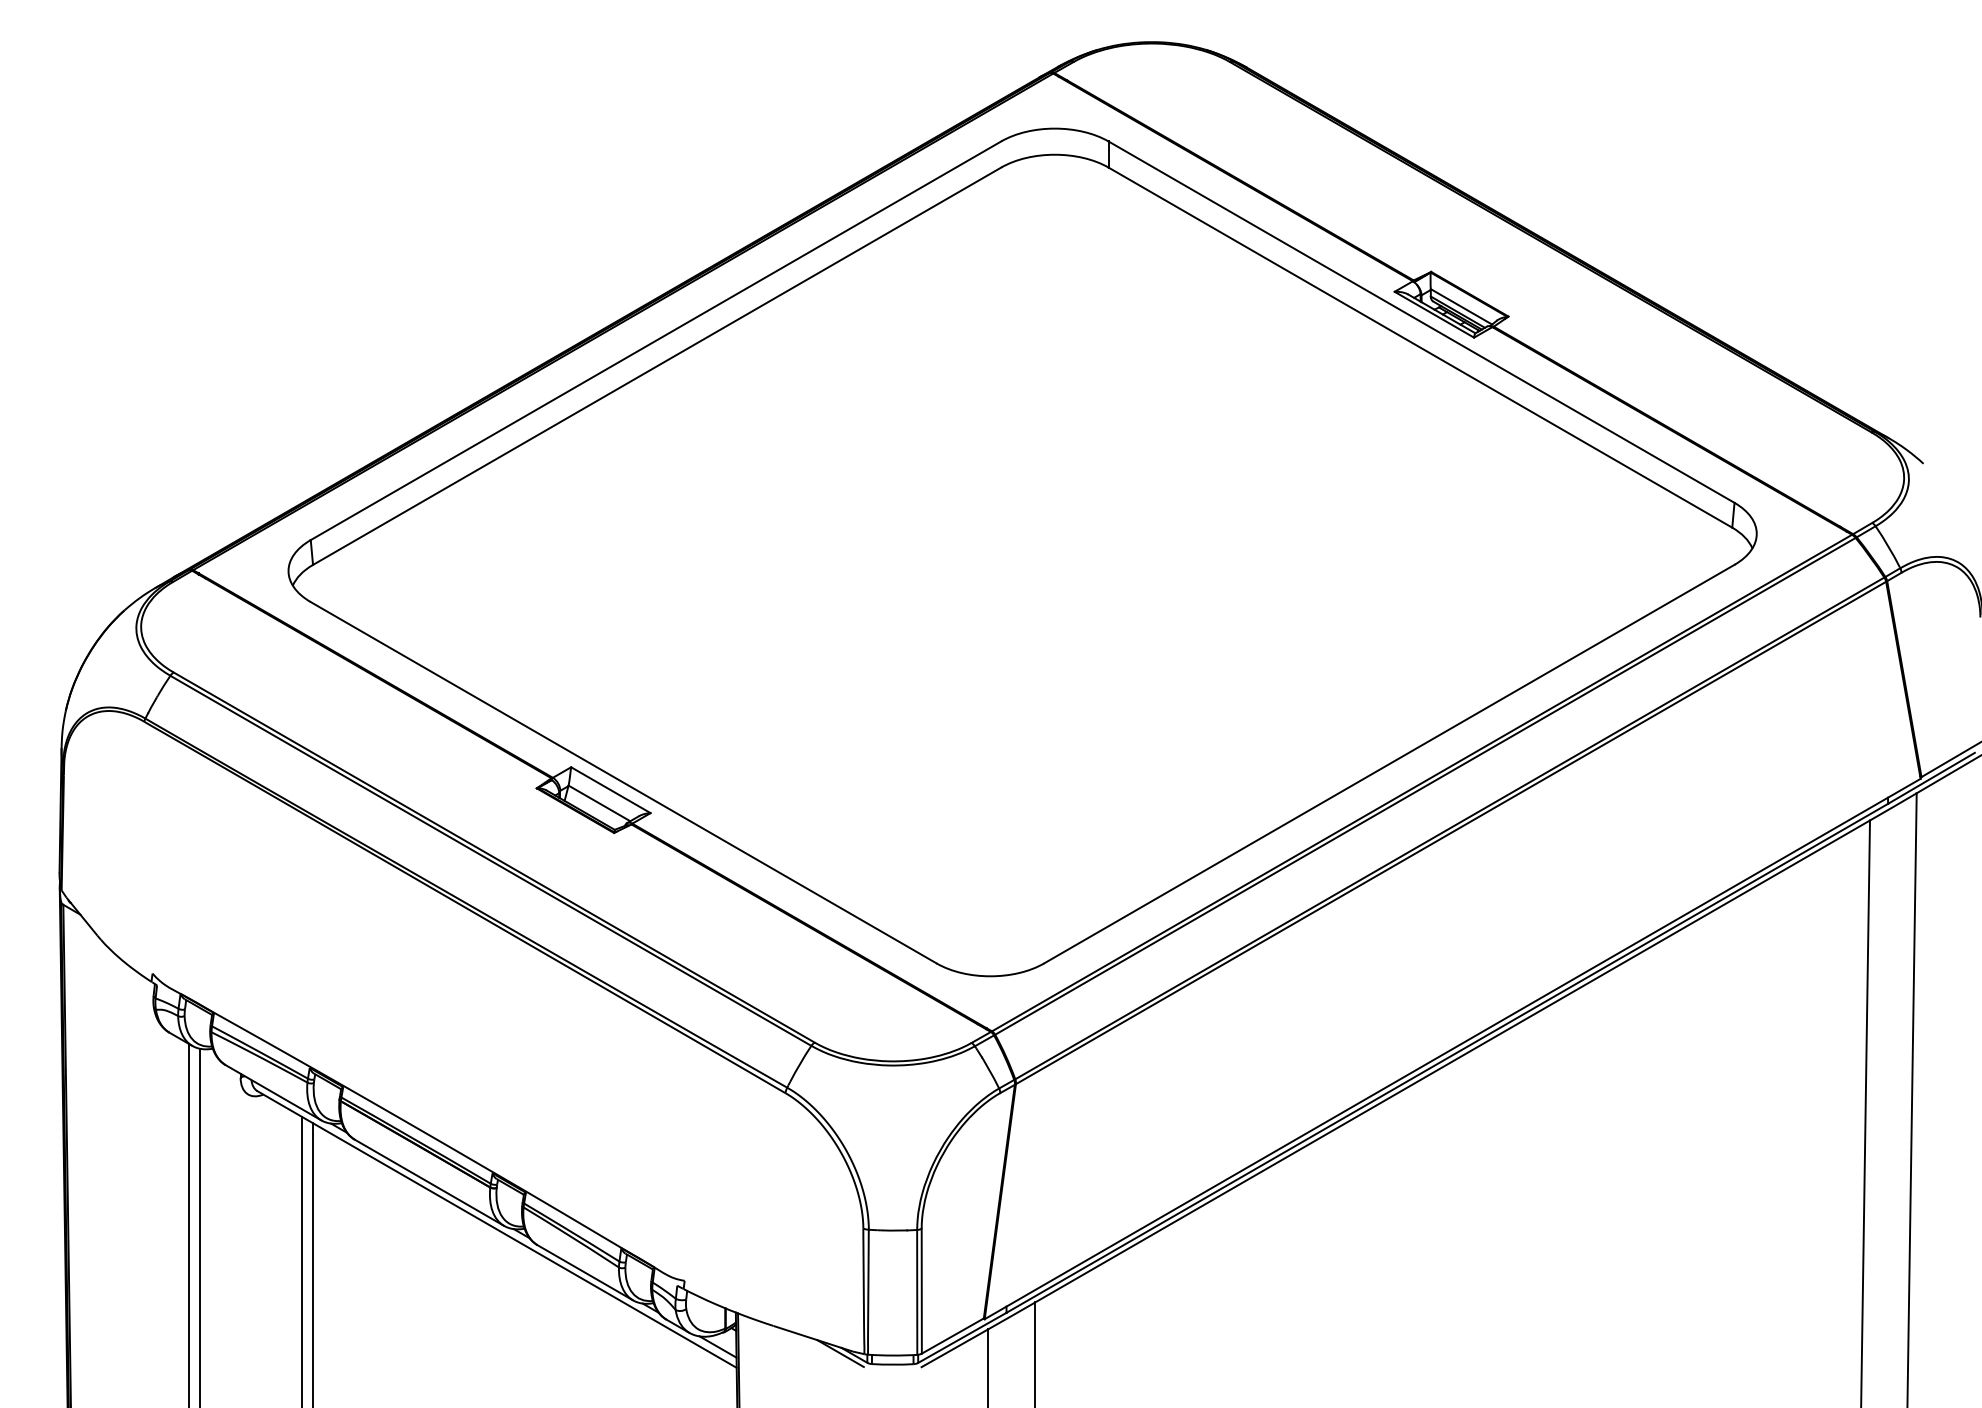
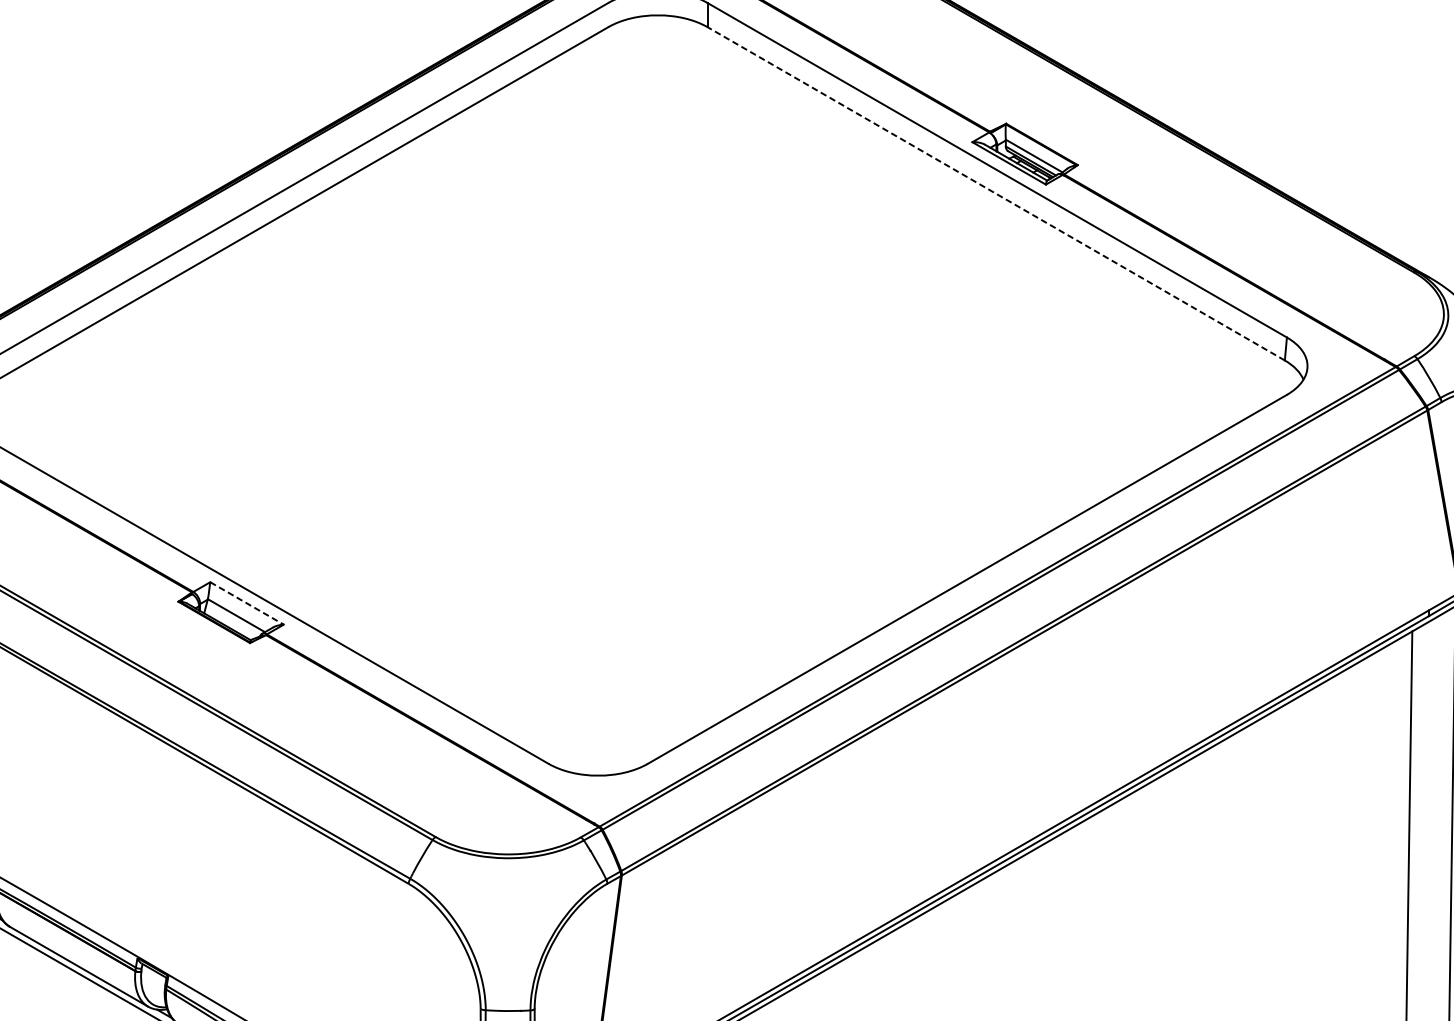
line: (1419, 347) -> (995, 193), solid -> dashed
line: (610, 790) -> (246, 603), solid -> dashed

